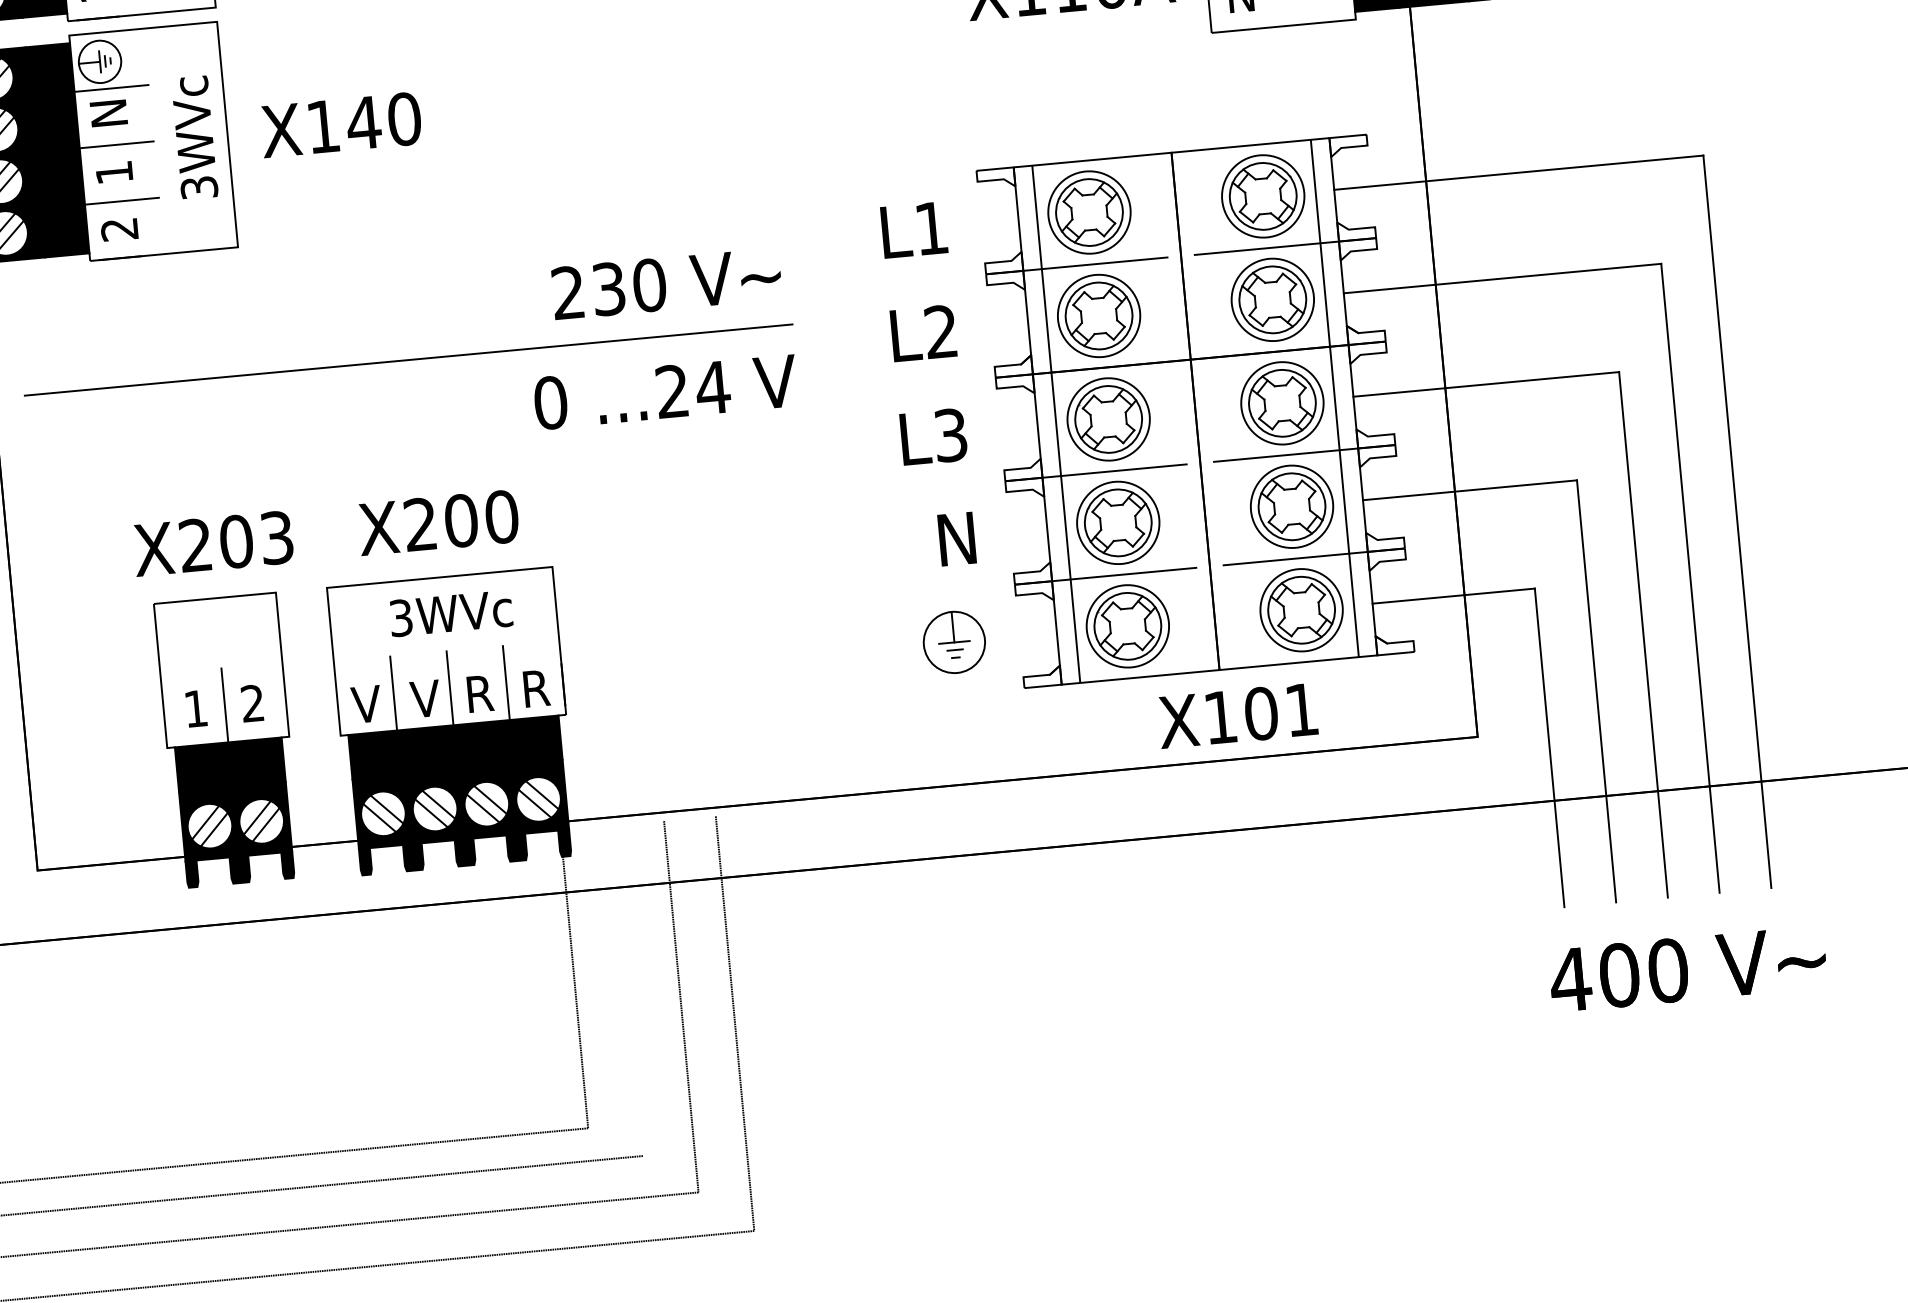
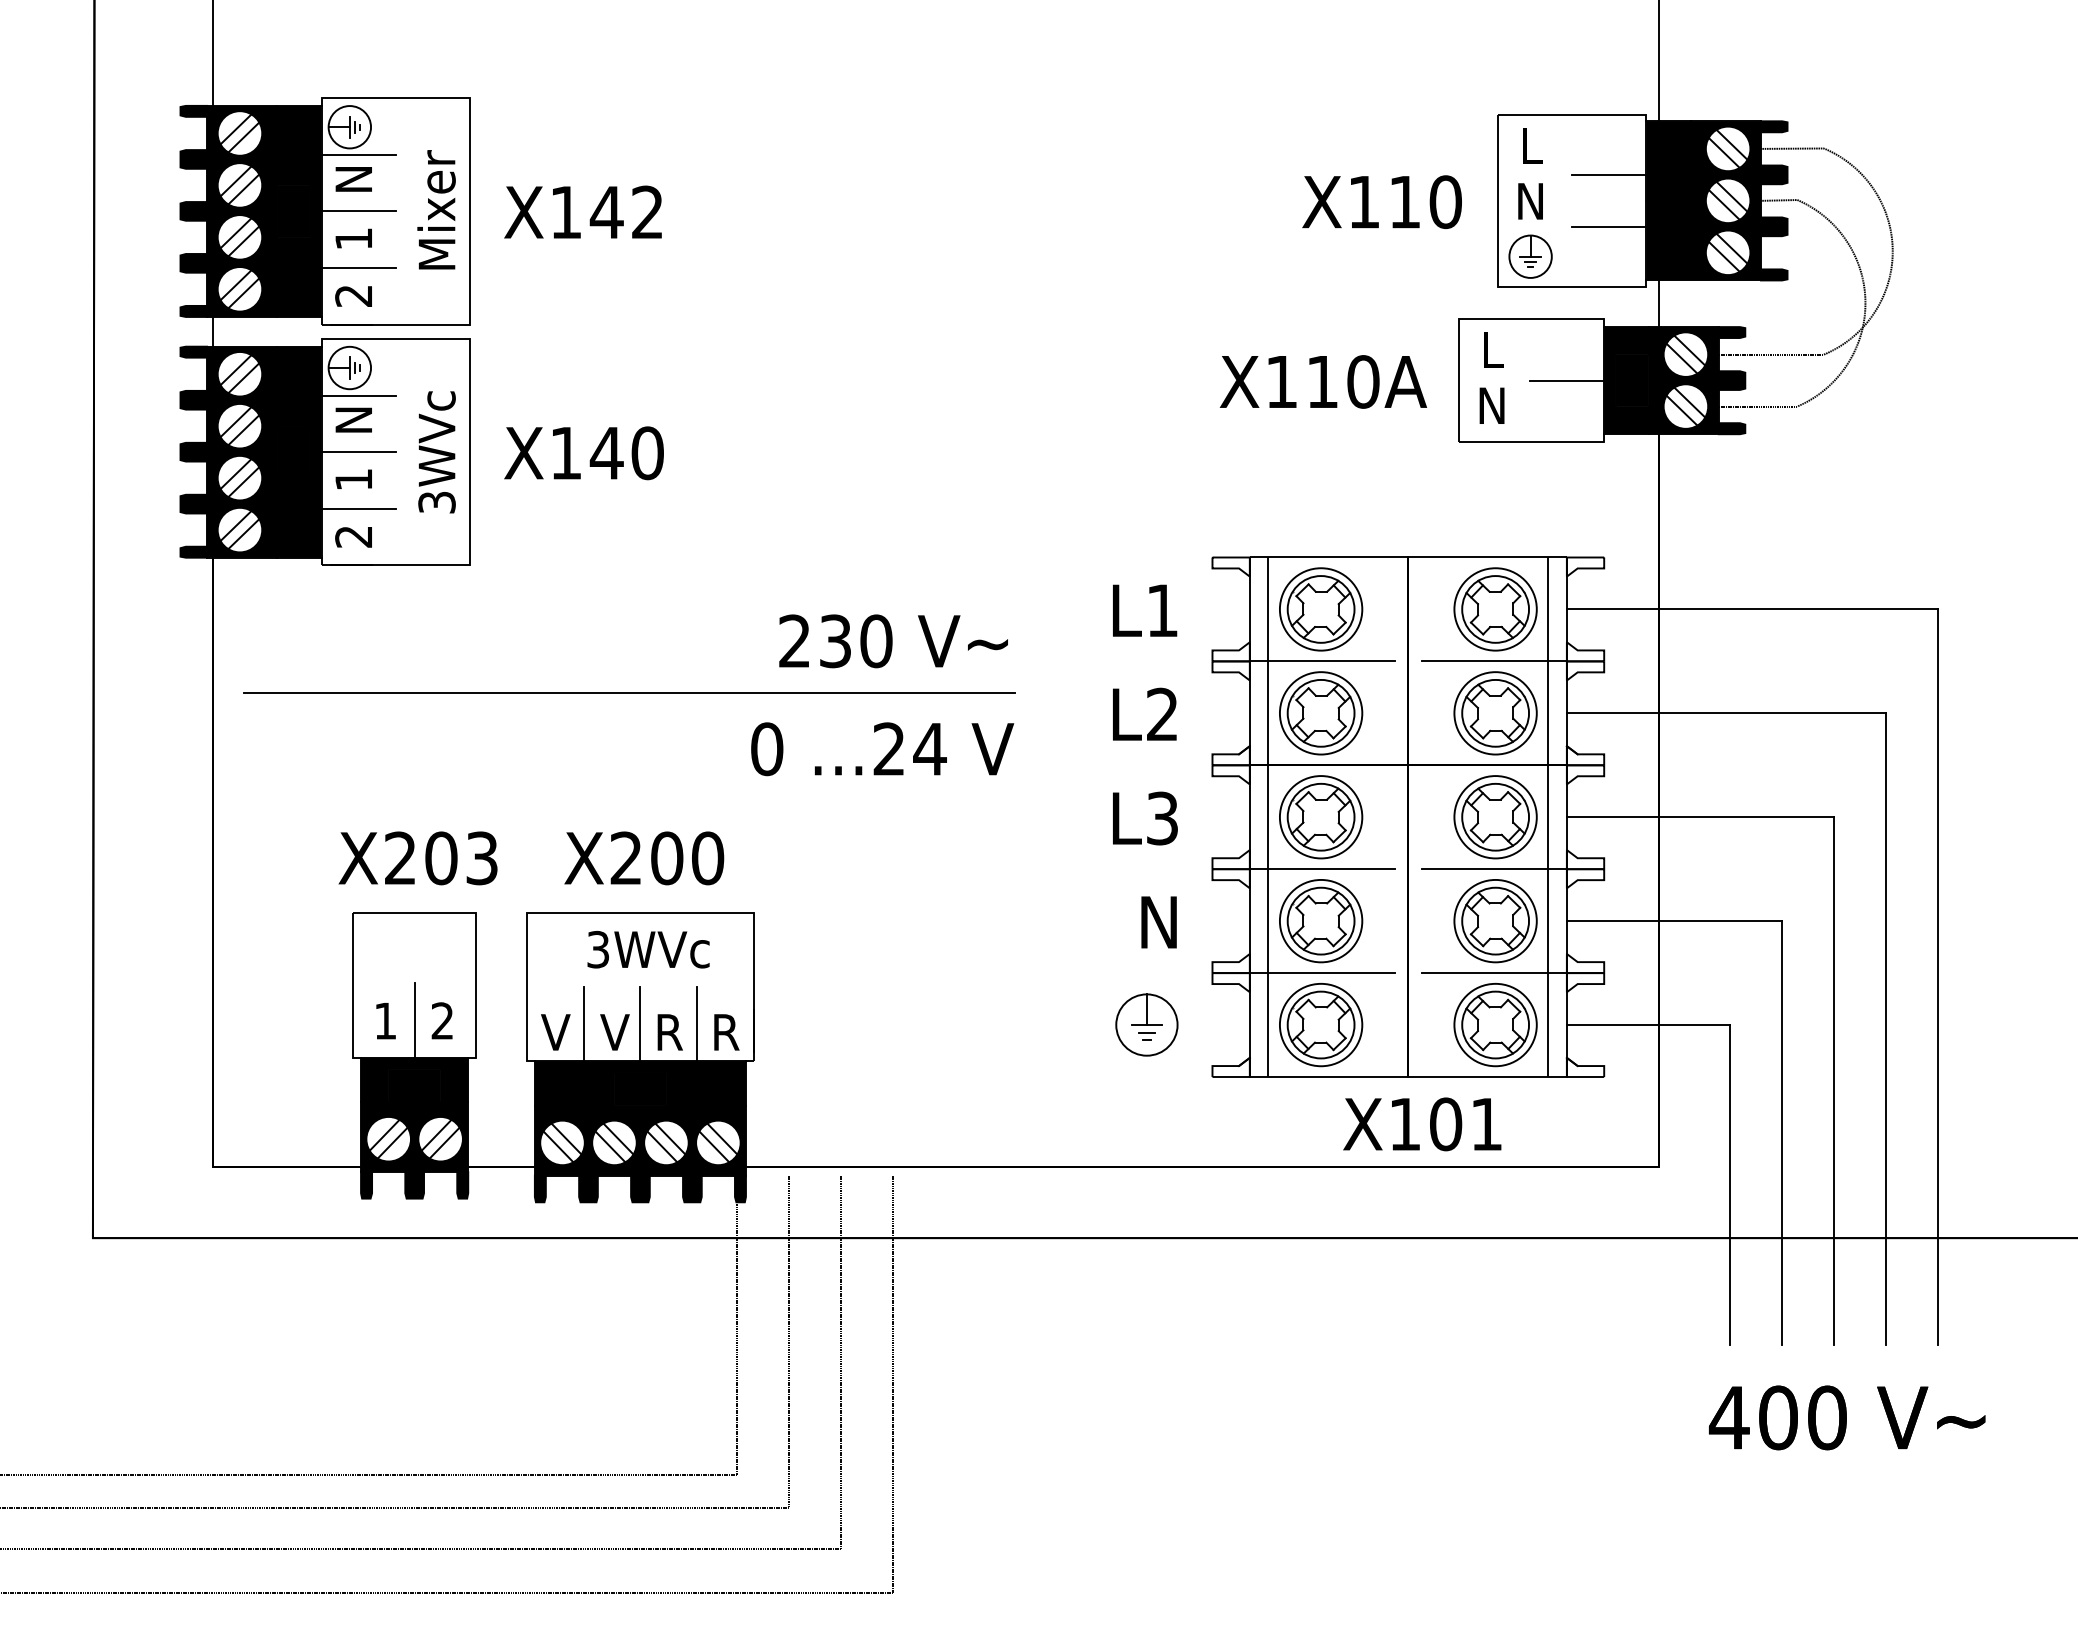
line: (627, 990) -> (789, 1341), added

